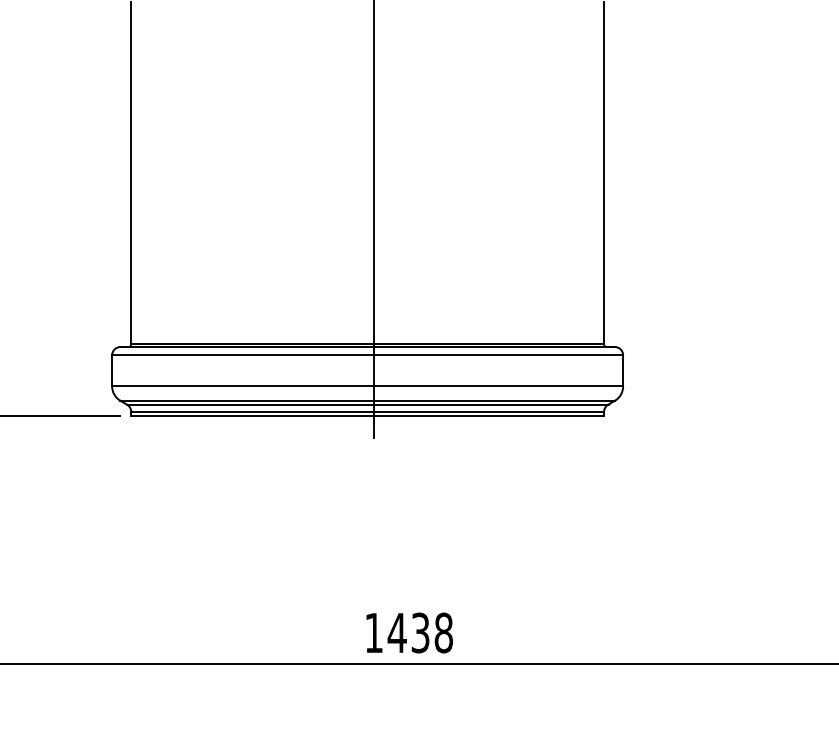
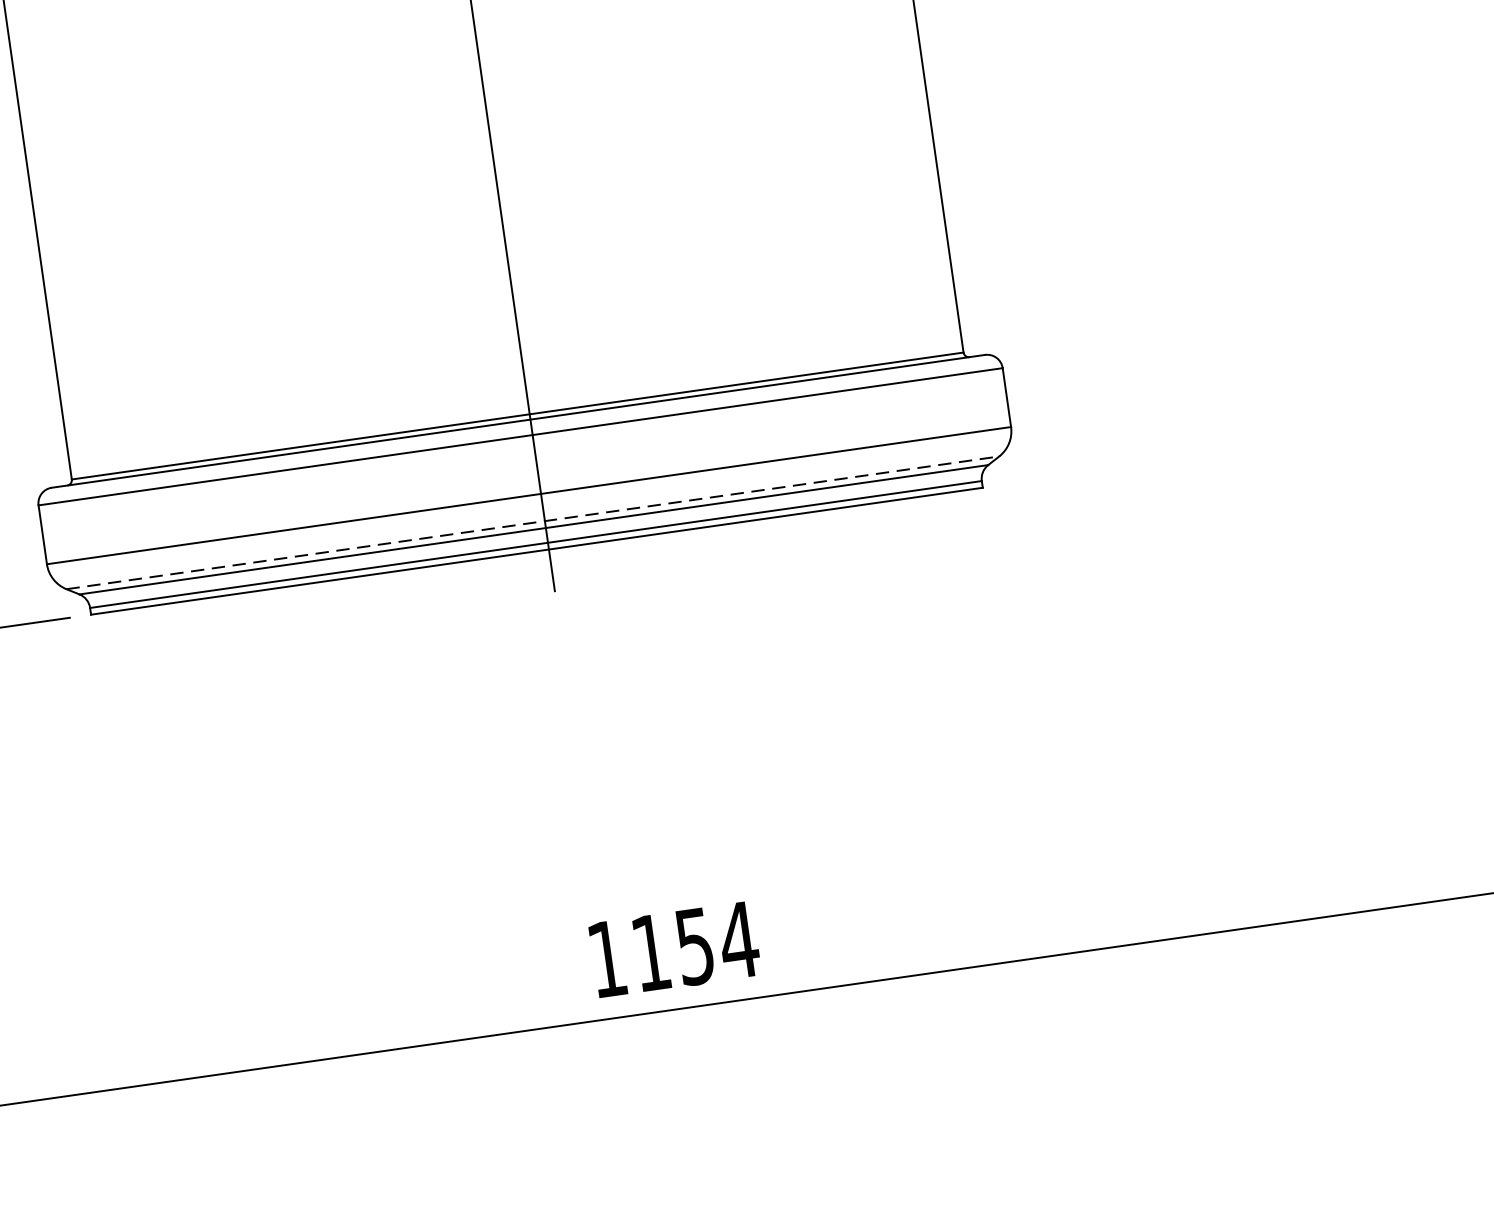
line: (368, 400) -> (534, 521), solid -> dashed
text: (420, 632) -> (694, 945), 1438 -> 1154

